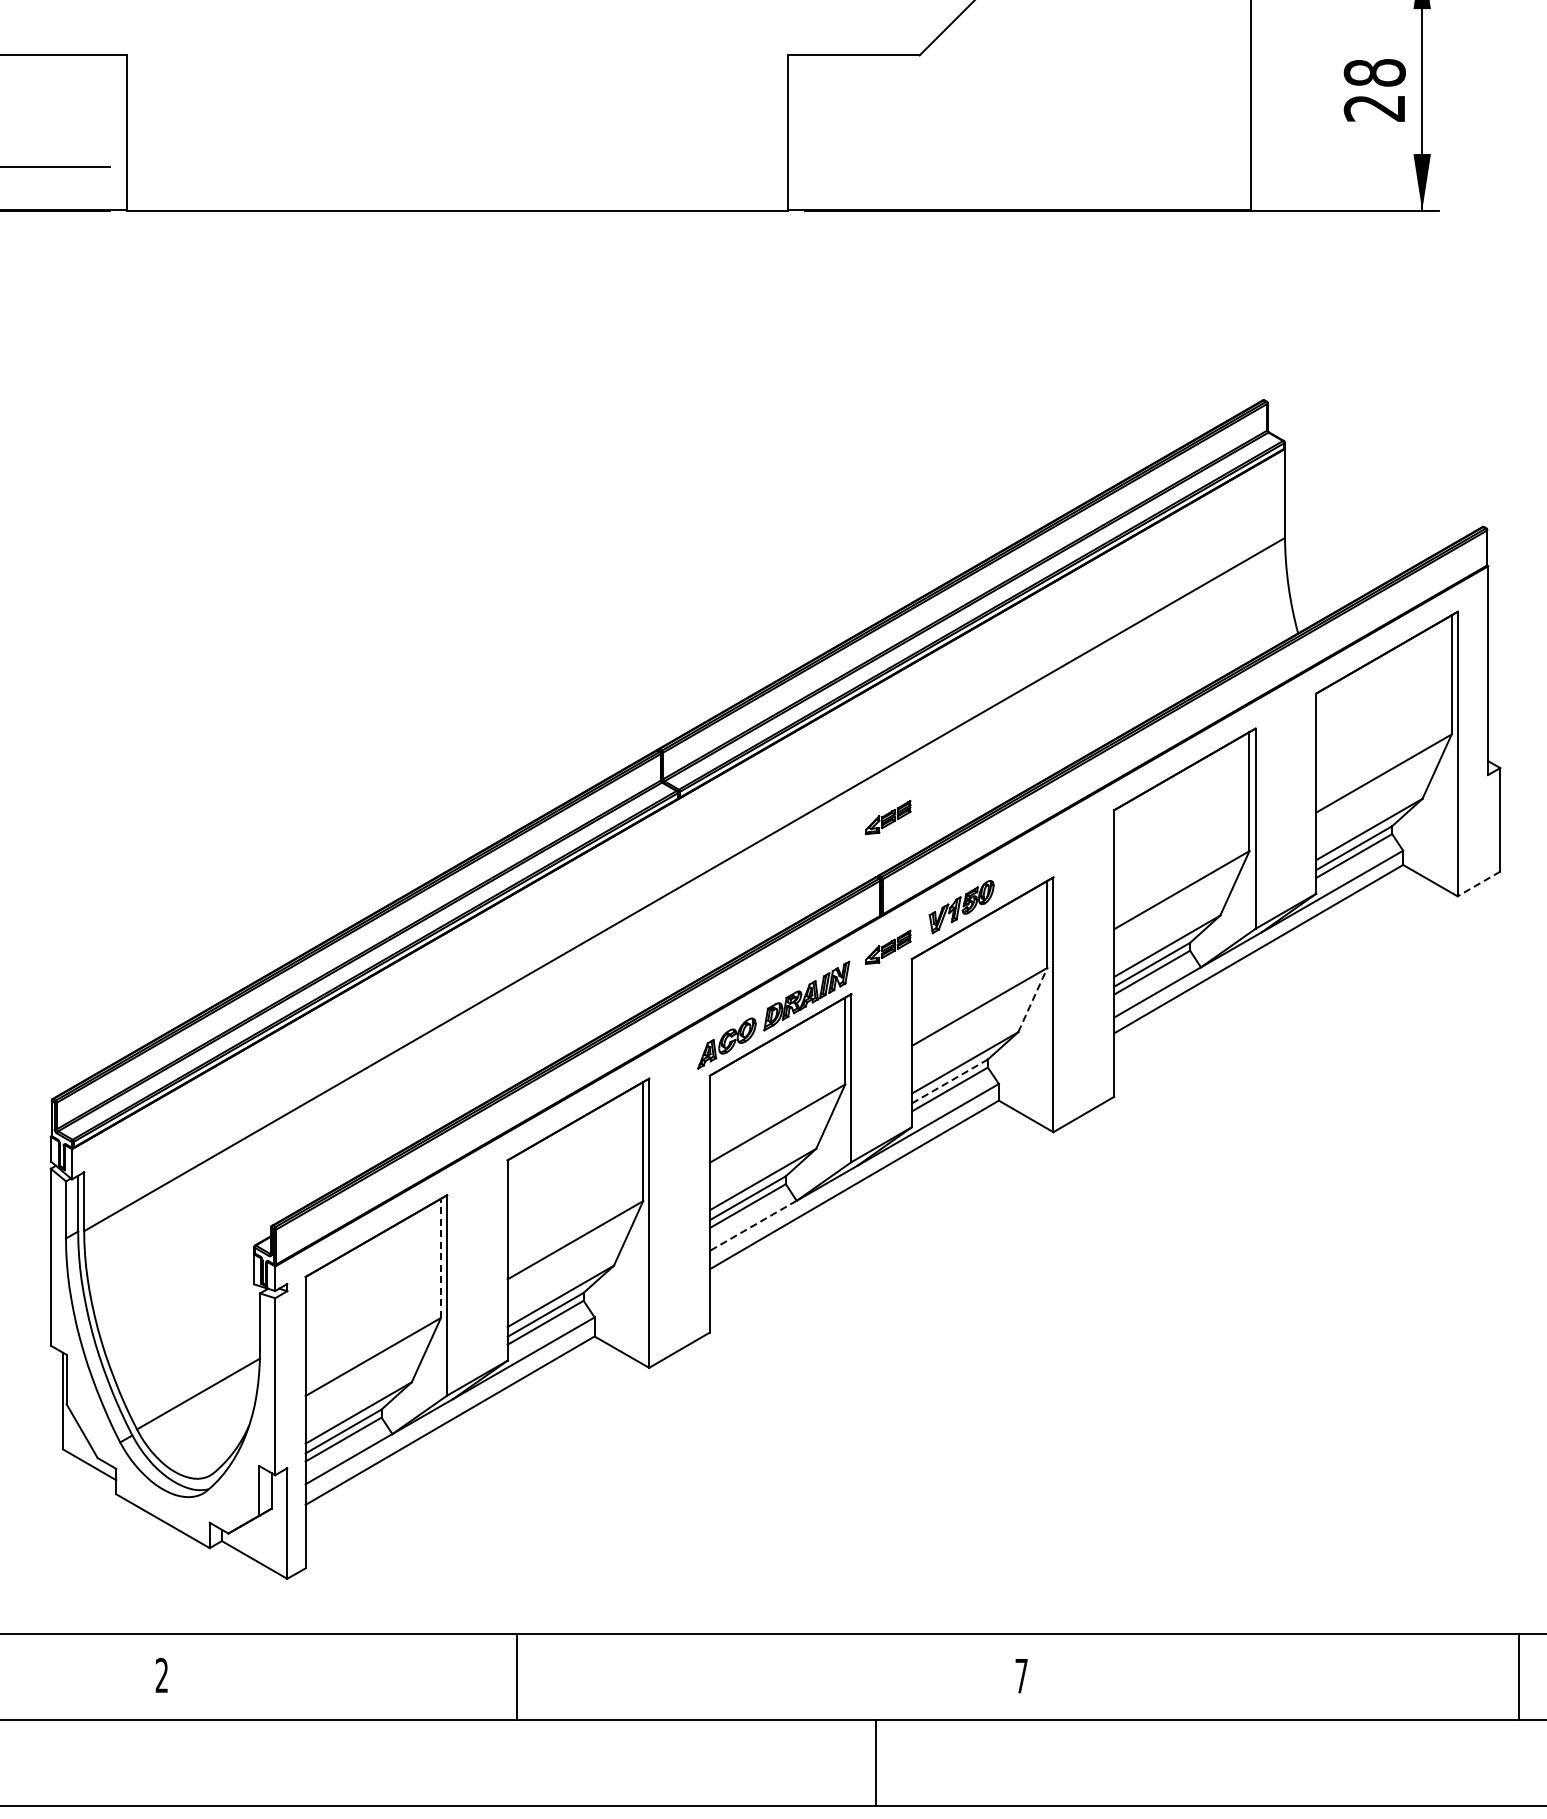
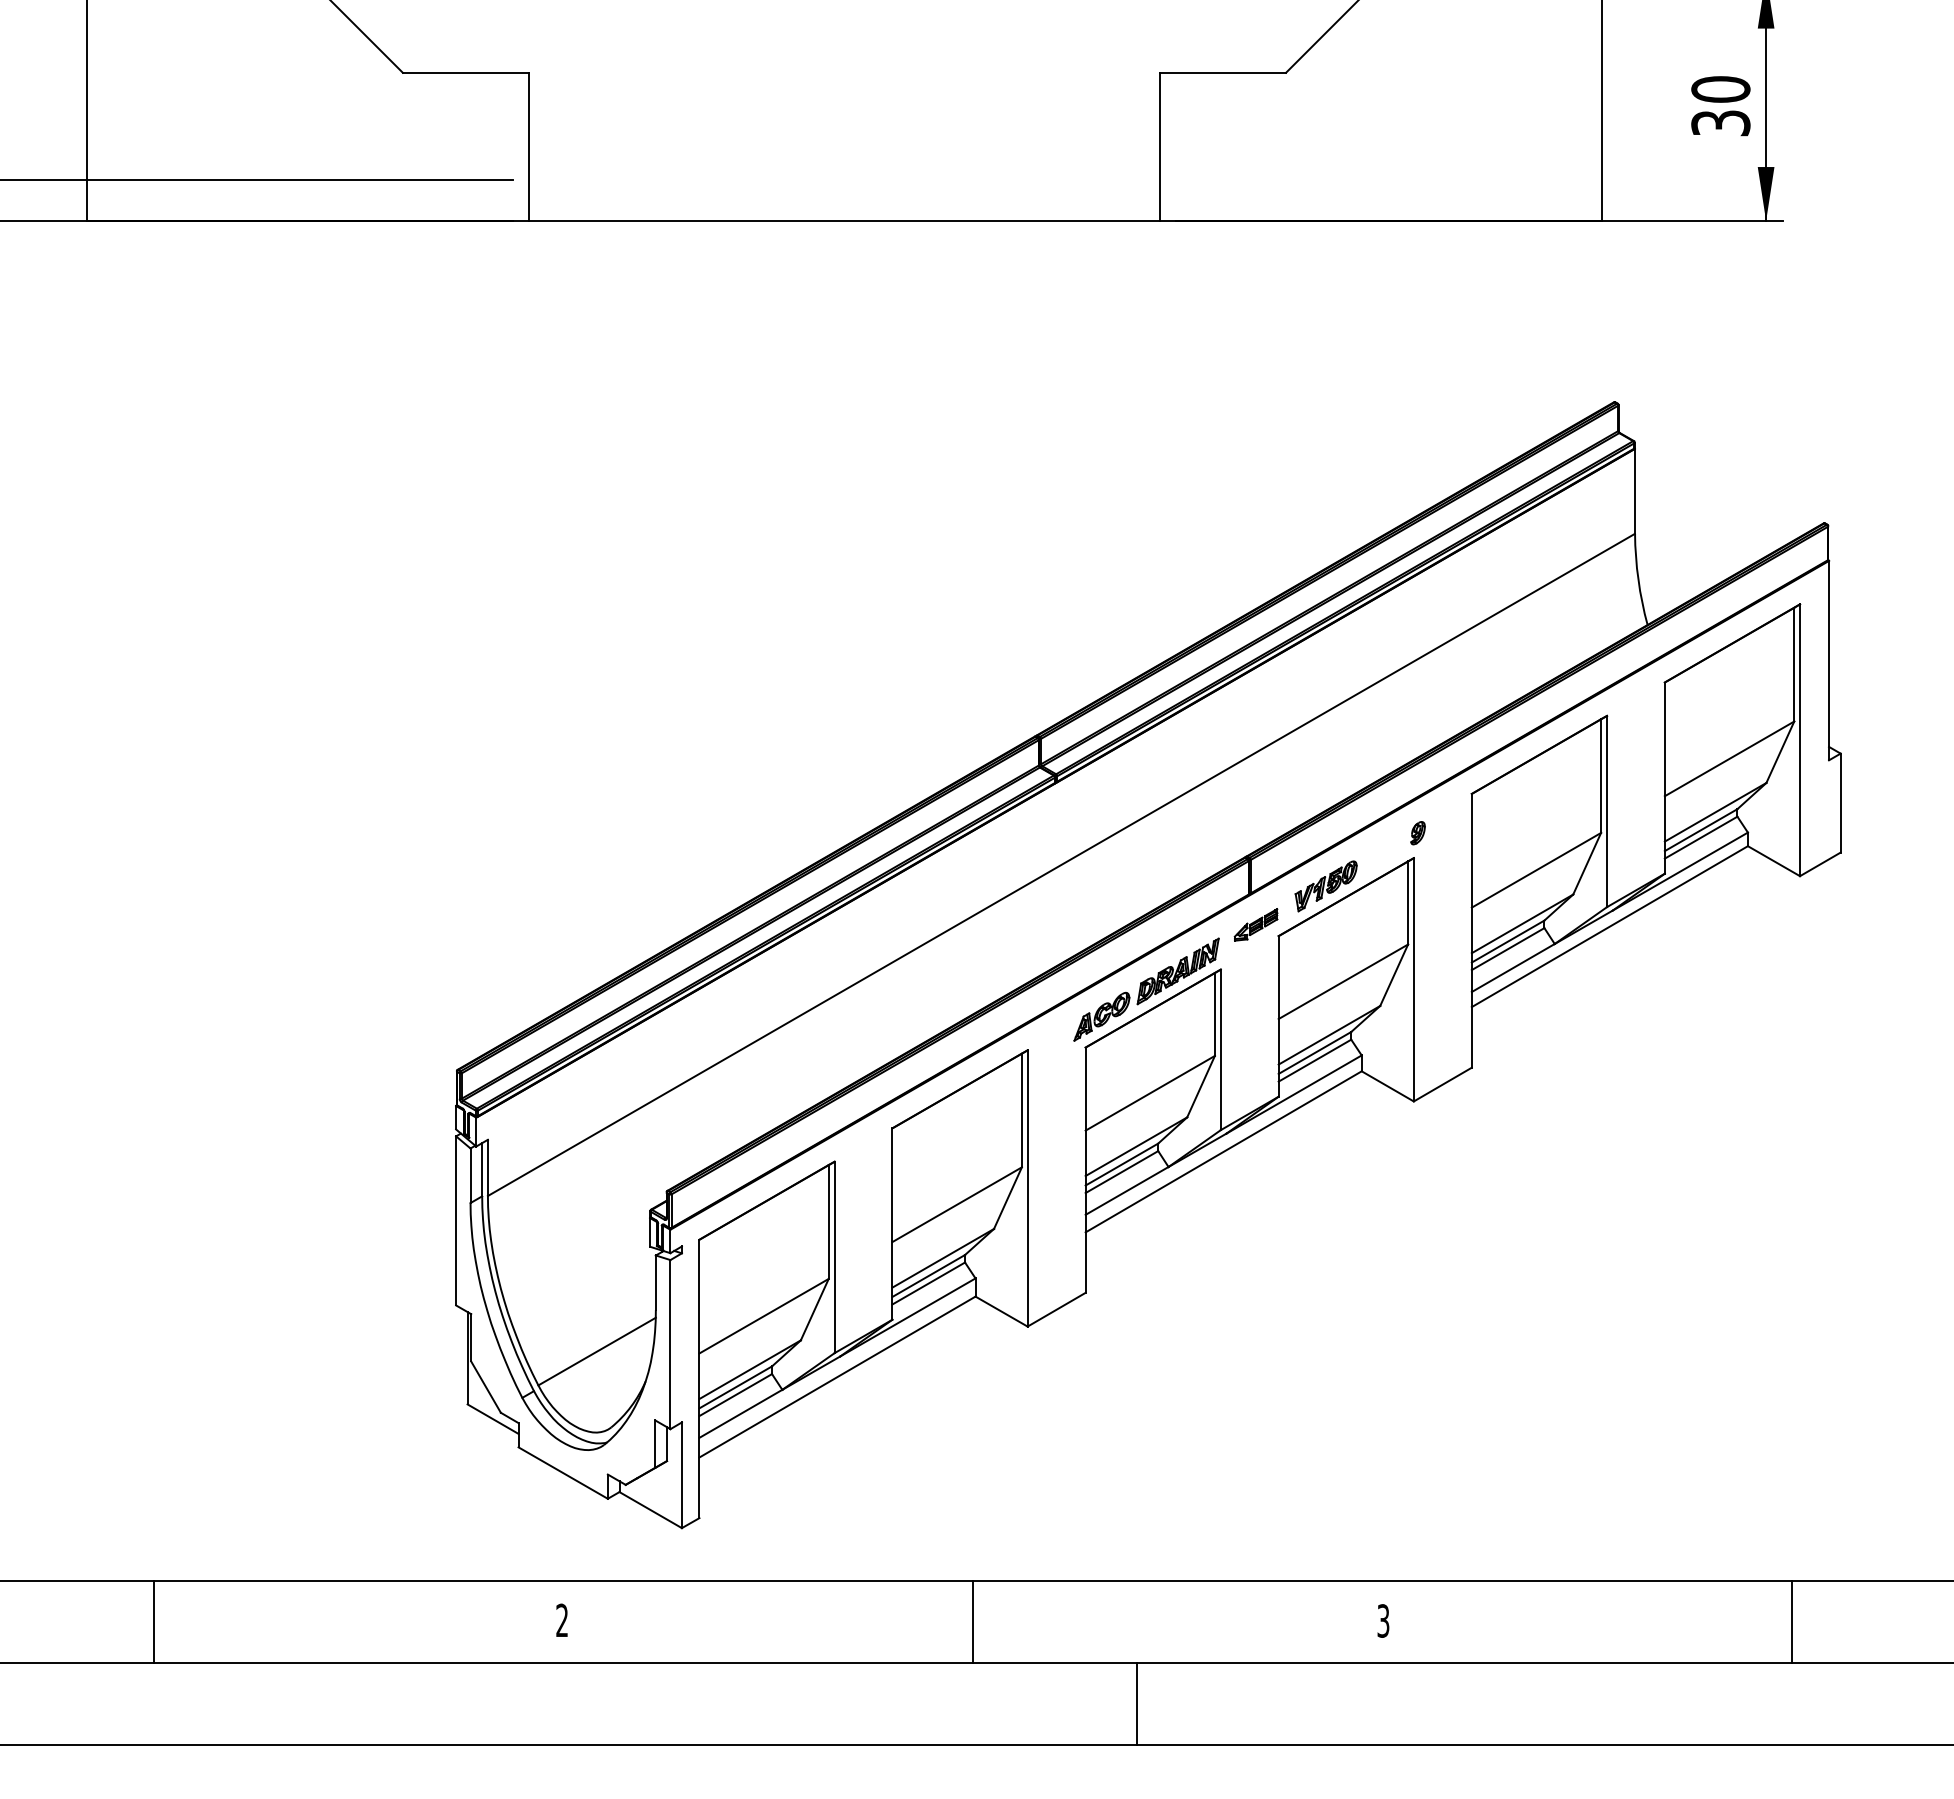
text: (1374, 90) -> (1720, 106), 28 -> 30
part: (887, 817) -> (1255, 800), removed
part: (1057, 851) -> (1417, 833), added
line: (1478, 884) -> (1819, 864), dashed -> solid
line: (1033, 1000) -> (1394, 975), dashed -> solid
line: (949, 1080) -> (1314, 1052), dashed -> solid
line: (753, 1225) -> (1127, 1190), dashed -> solid
line: (440, 1257) -> (828, 1221), dashed -> solid
text: (1021, 1675) -> (1383, 1620), 7 -> 3
line: (517, 1676) -> (973, 1621), moved
line: (1518, 1676) -> (1792, 1621), moved
line: (875, 1762) -> (1136, 1703), moved

